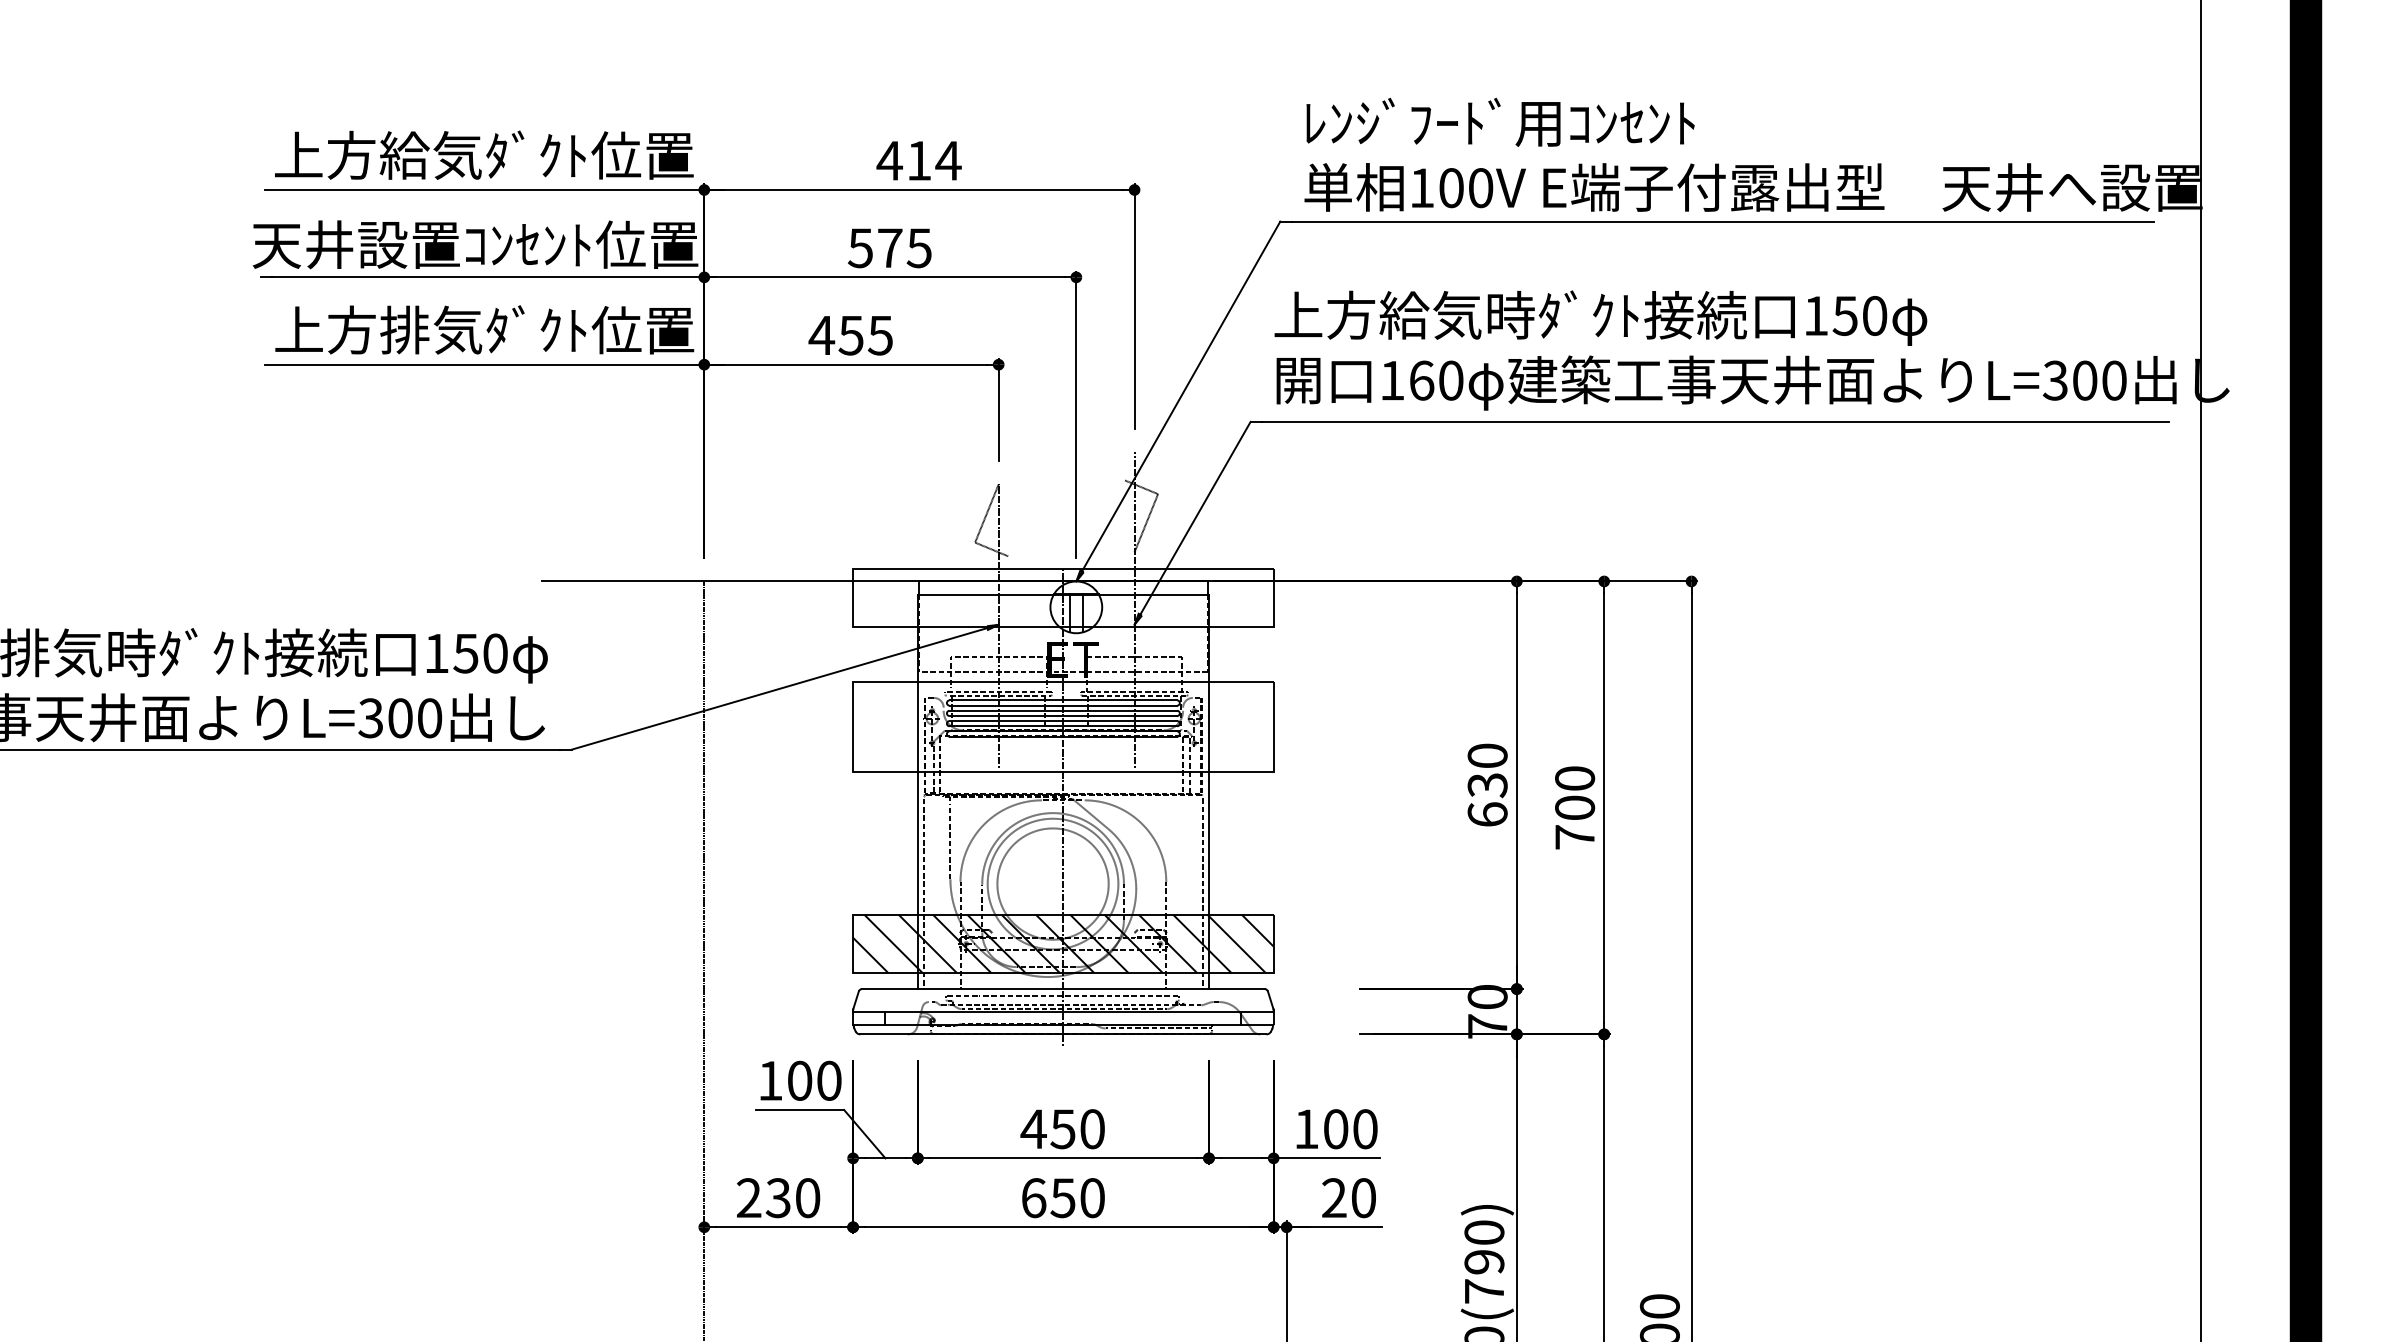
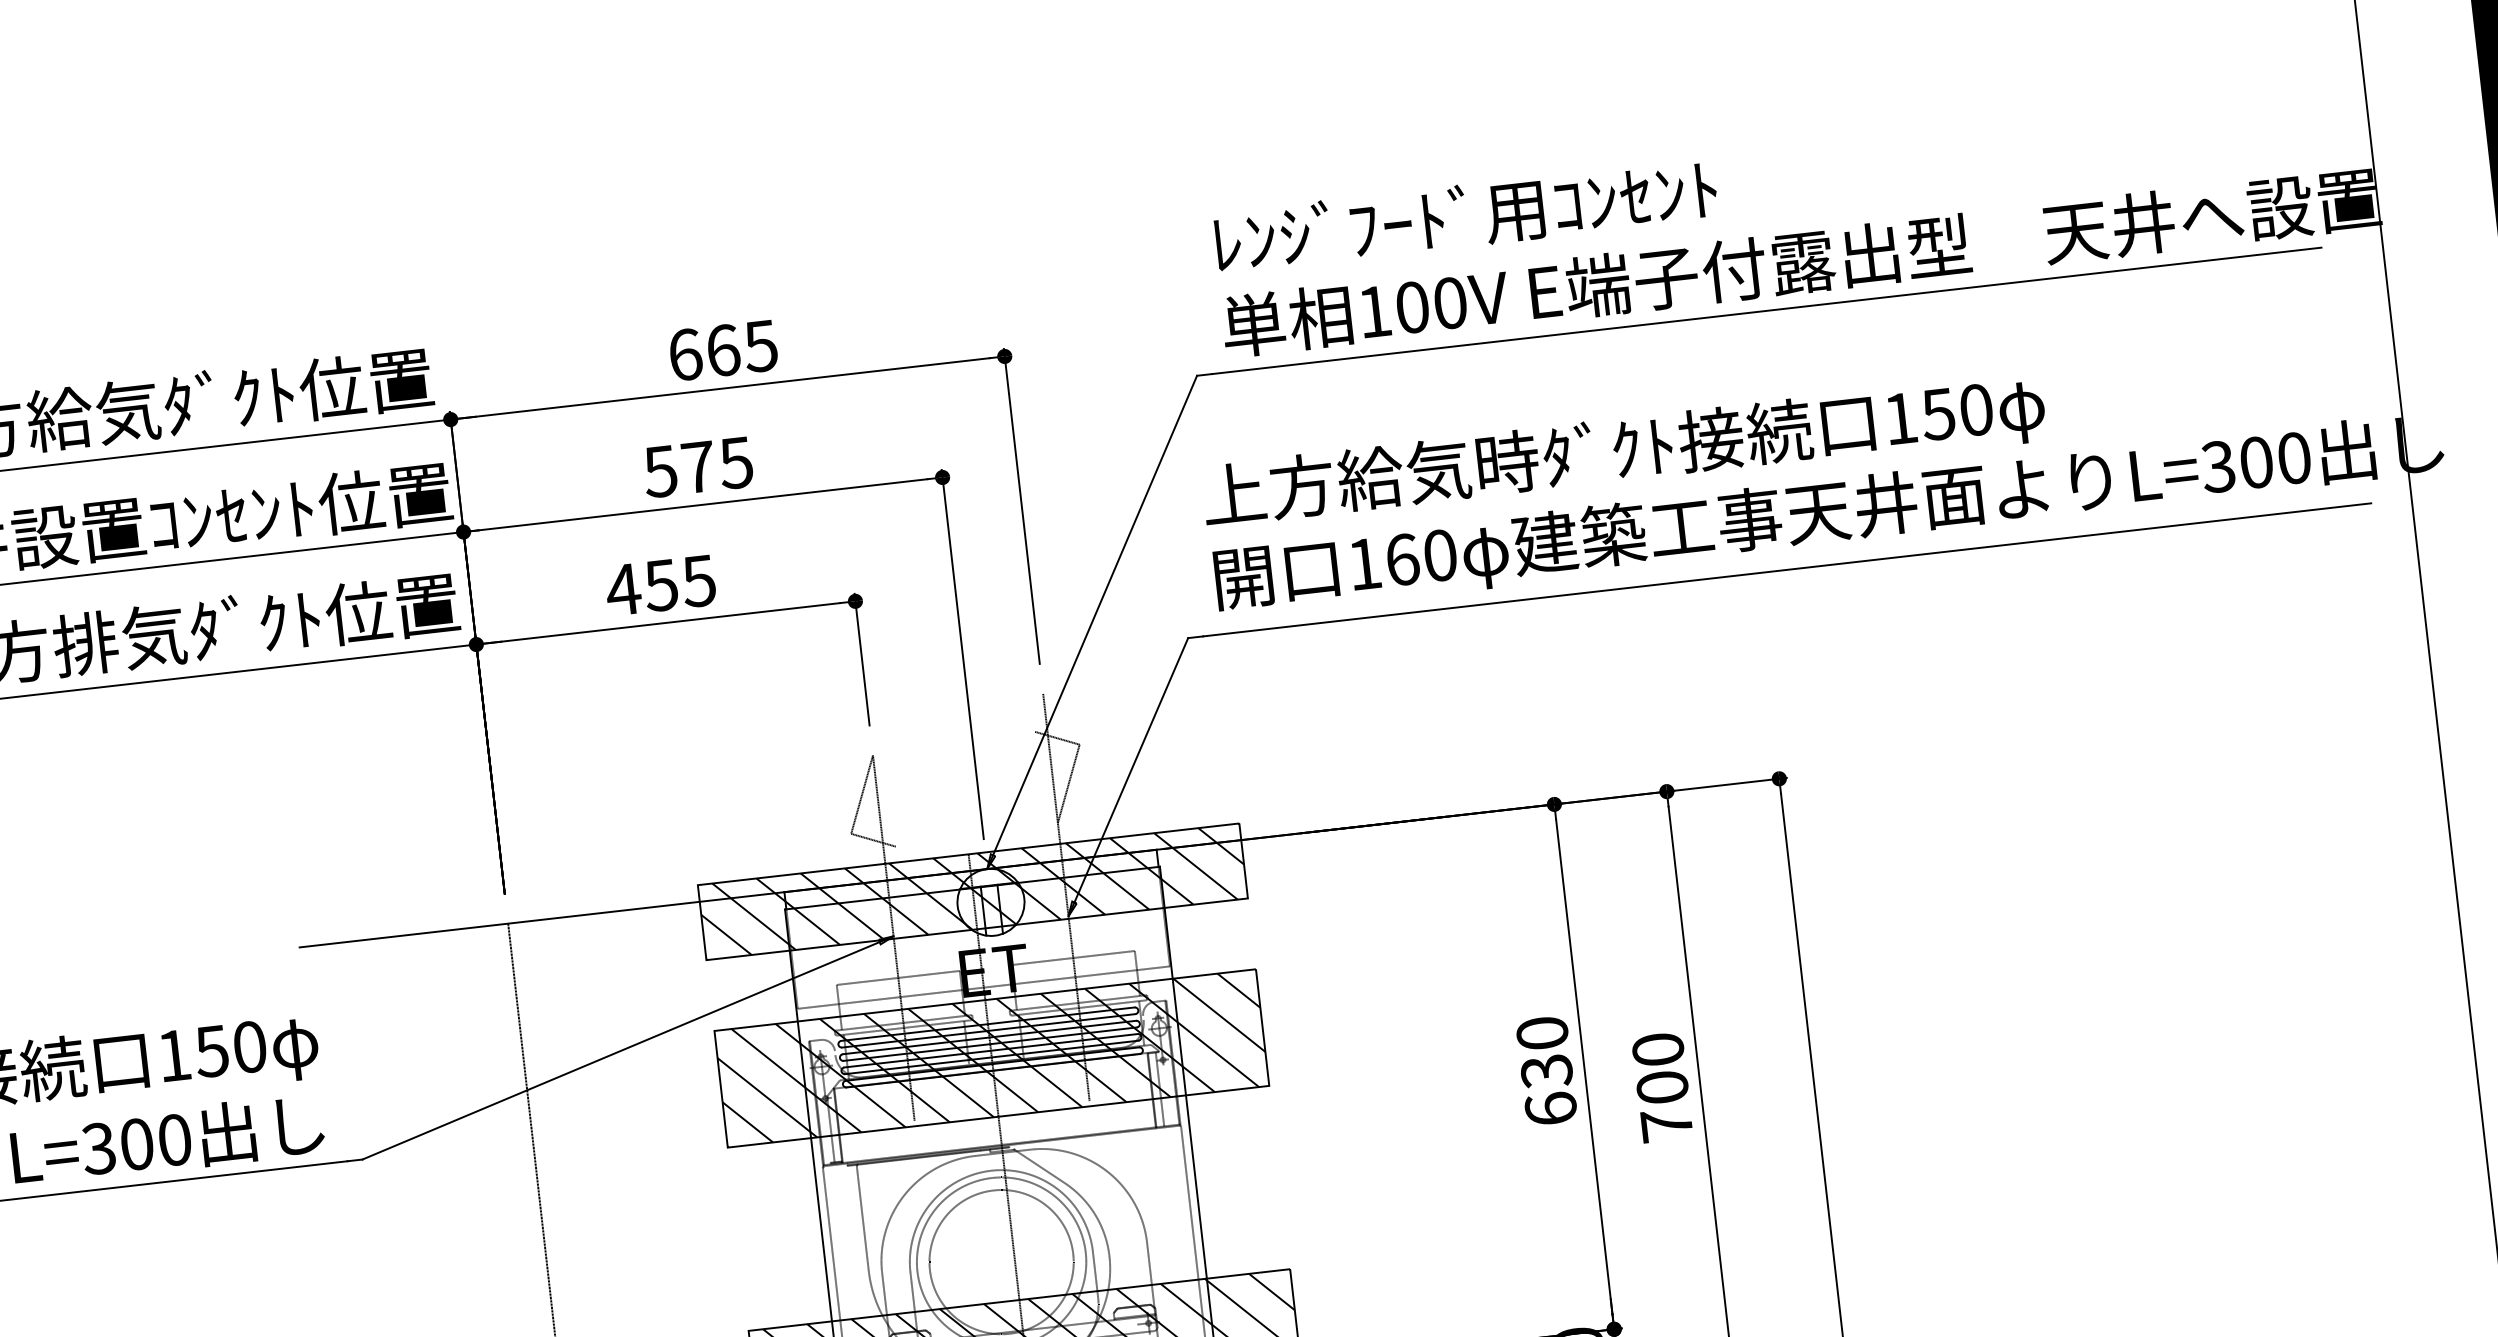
text: (918, 160) -> (722, 350), 414 -> 665
hatch: (1063, 597) -> (973, 891), added
hatch: (1063, 726) -> (991, 1057), added

